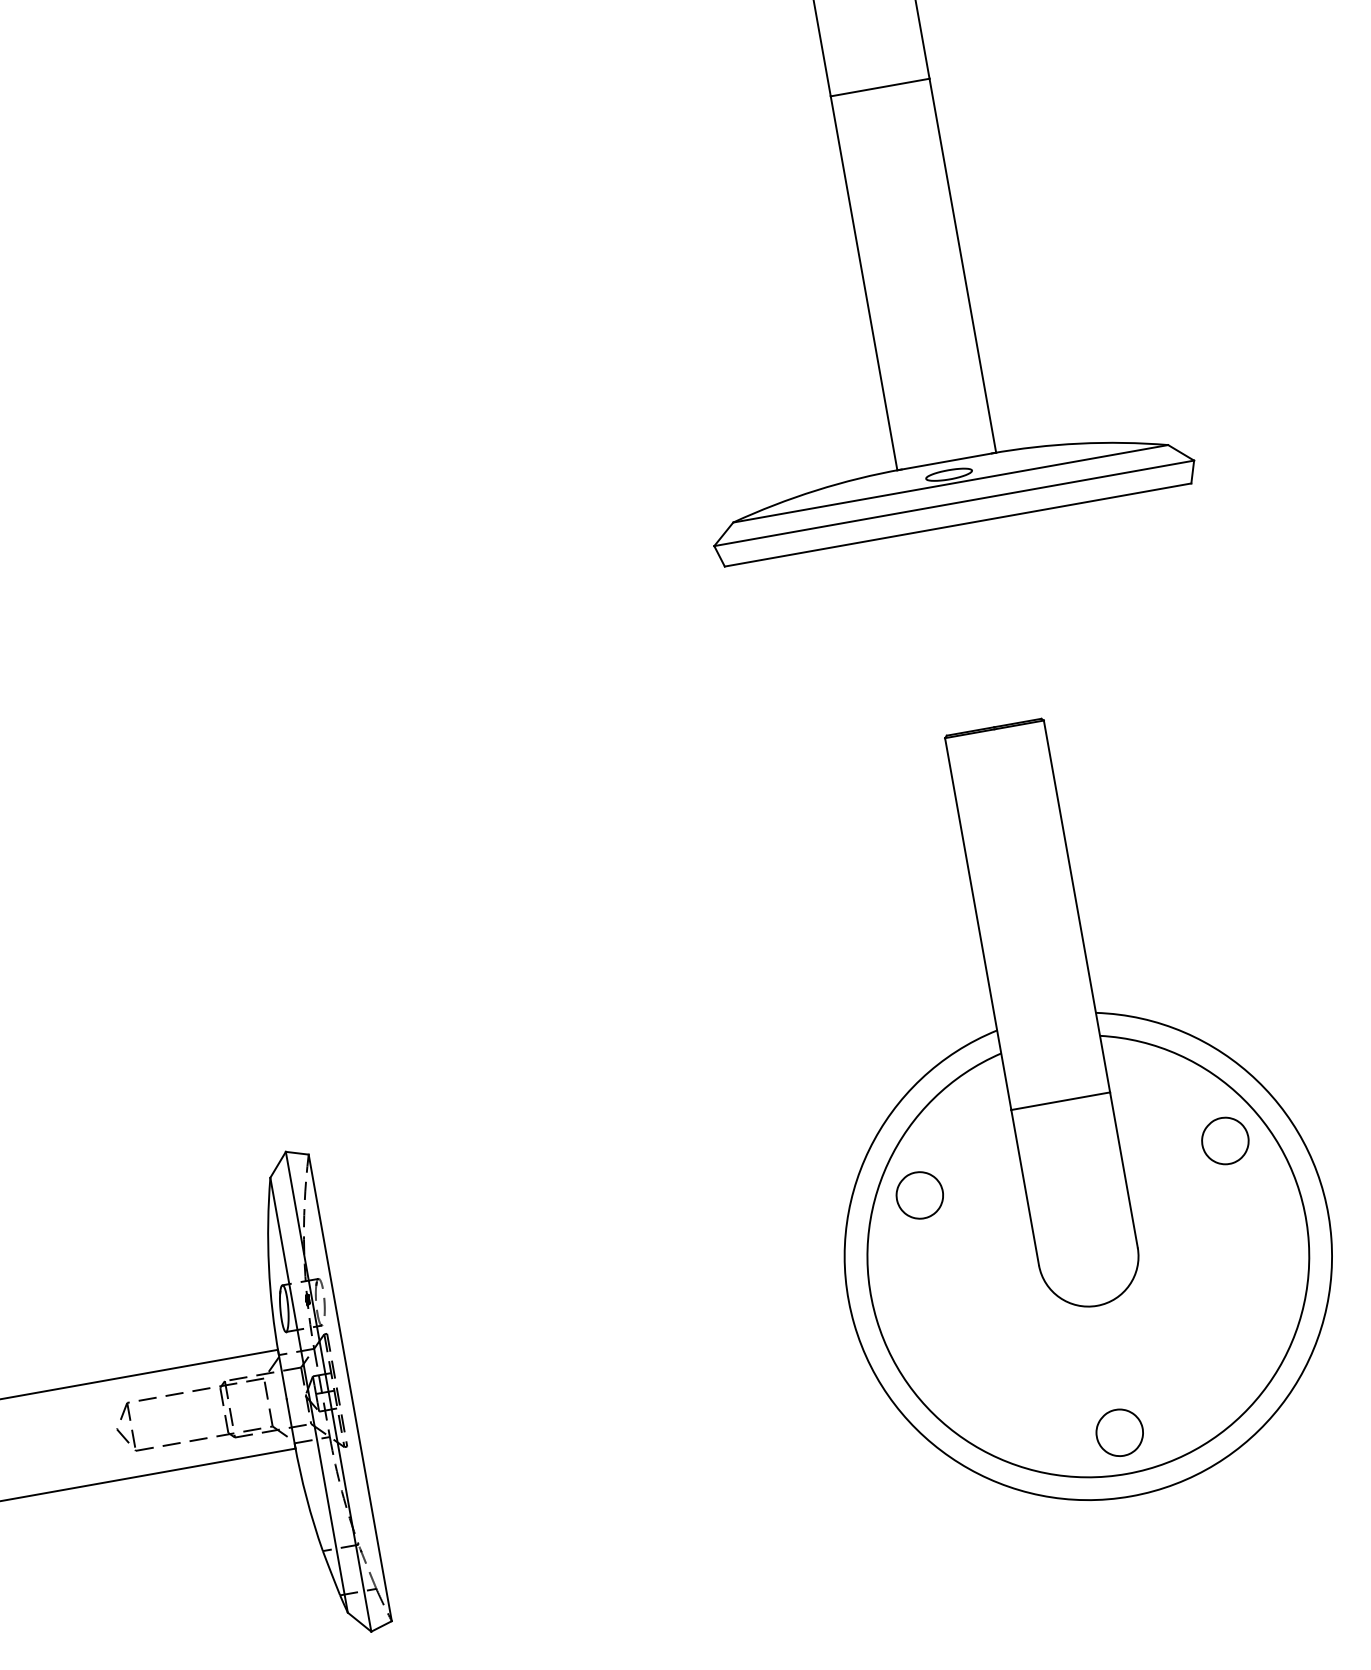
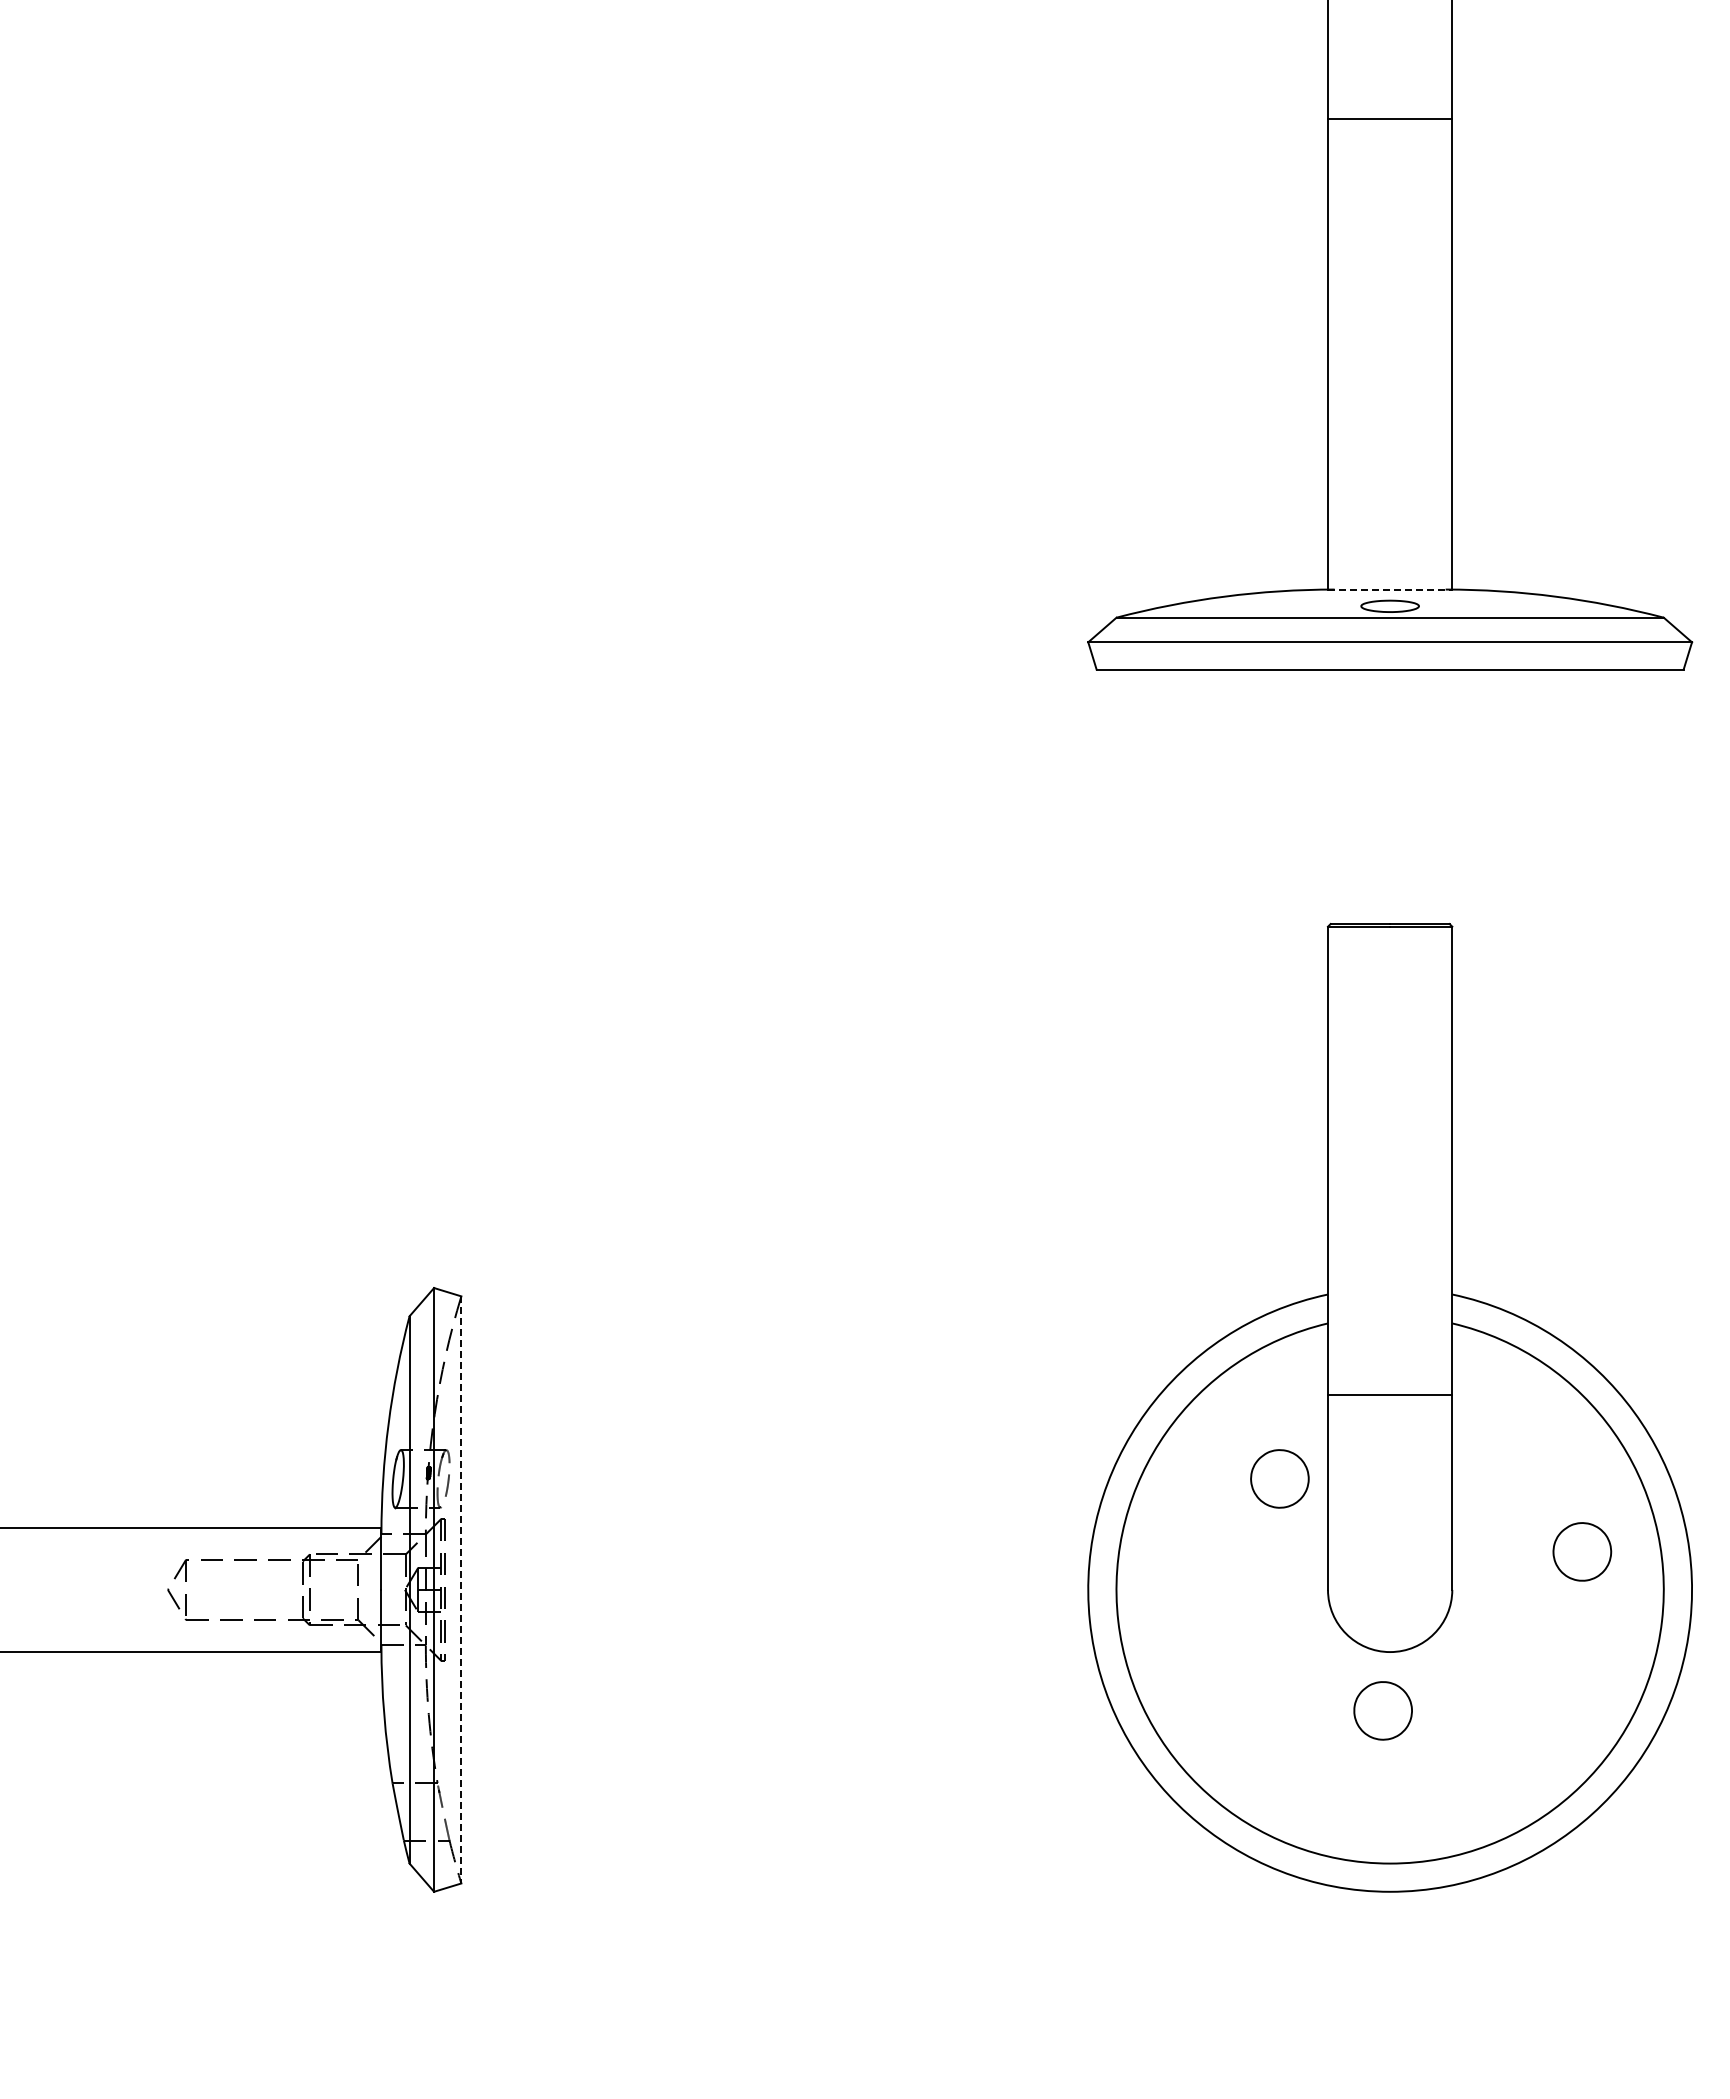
line: (947, 461) -> (1390, 589), solid -> dashed
part: (1225, 1140) -> (1582, 1551), moved
part: (919, 1195) -> (1279, 1478), moved
line: (350, 1387) -> (461, 1589), solid -> dashed
part: (1119, 1432) -> (1382, 1710), moved

